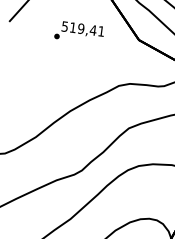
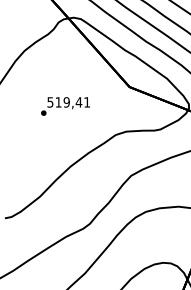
text: (79, 32) -> (65, 106), moved

